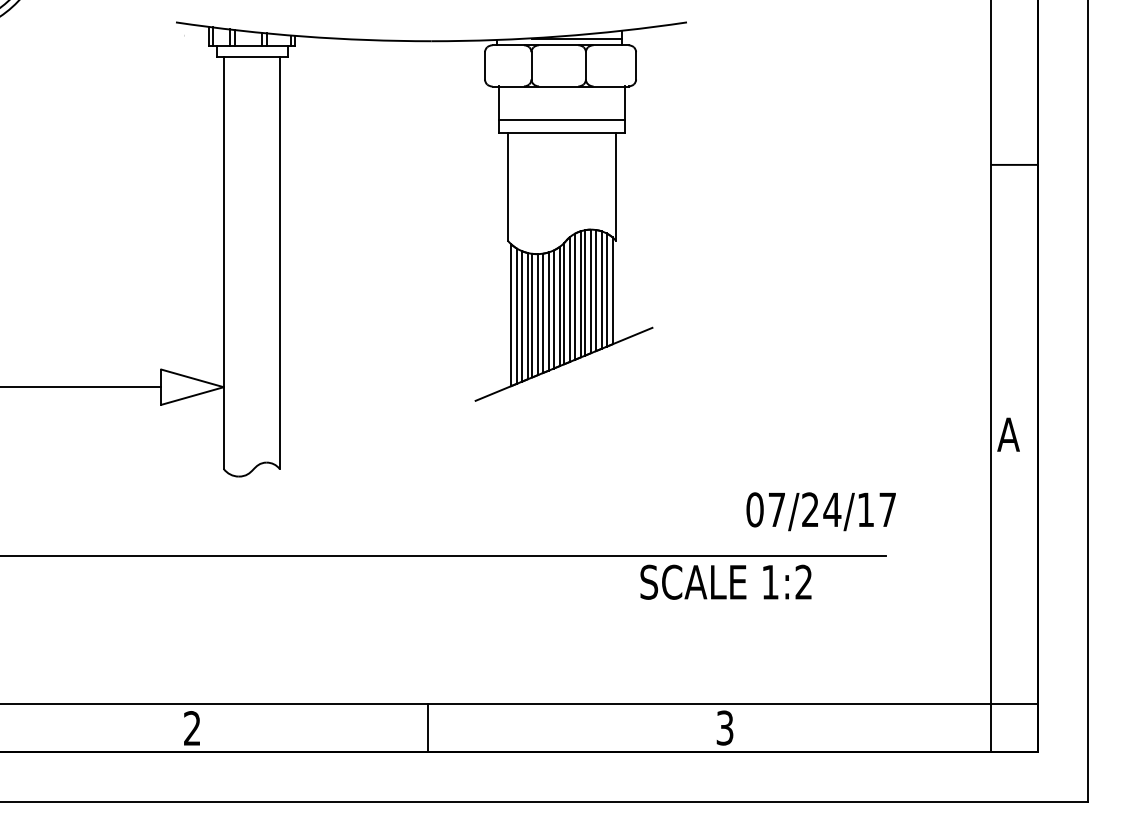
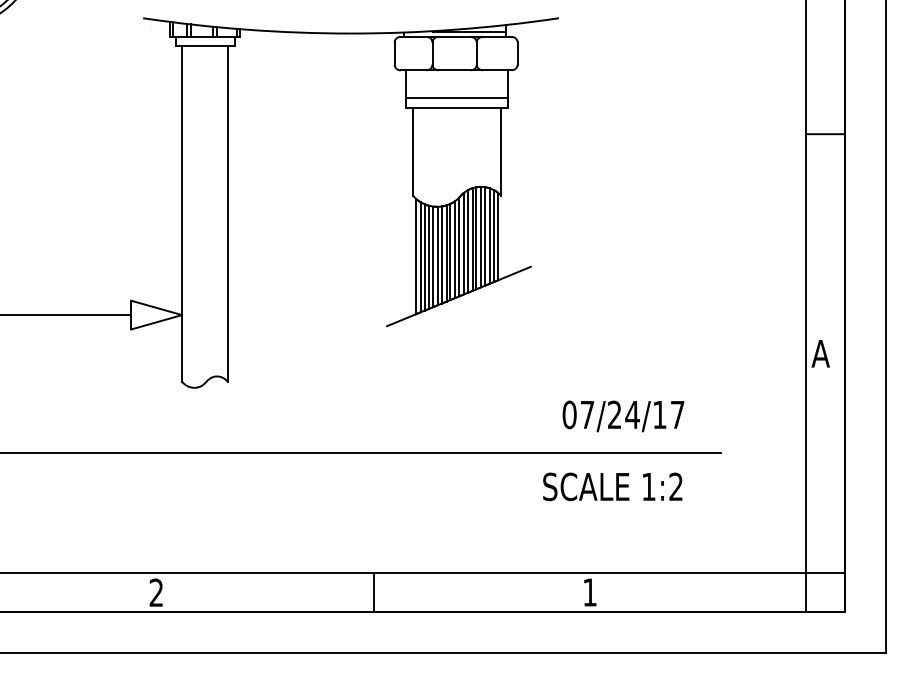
text: (820, 511) -> (622, 416), moved
text: (725, 581) -> (612, 486), moved
line: (427, 727) -> (373, 592), moved
text: (724, 727) -> (589, 592), 3 -> 1

